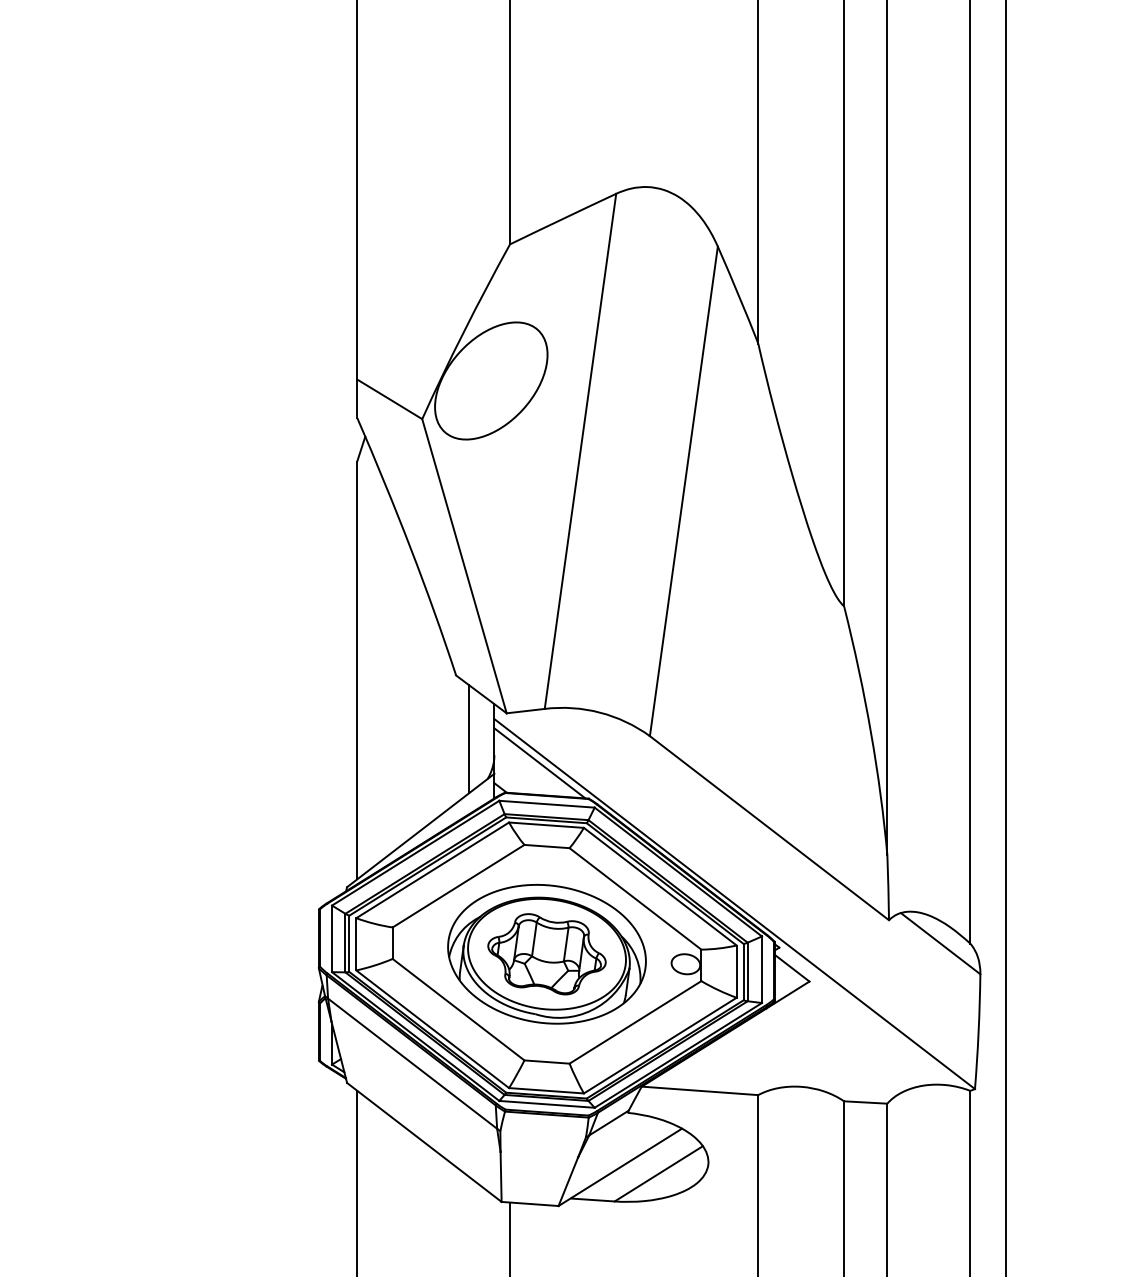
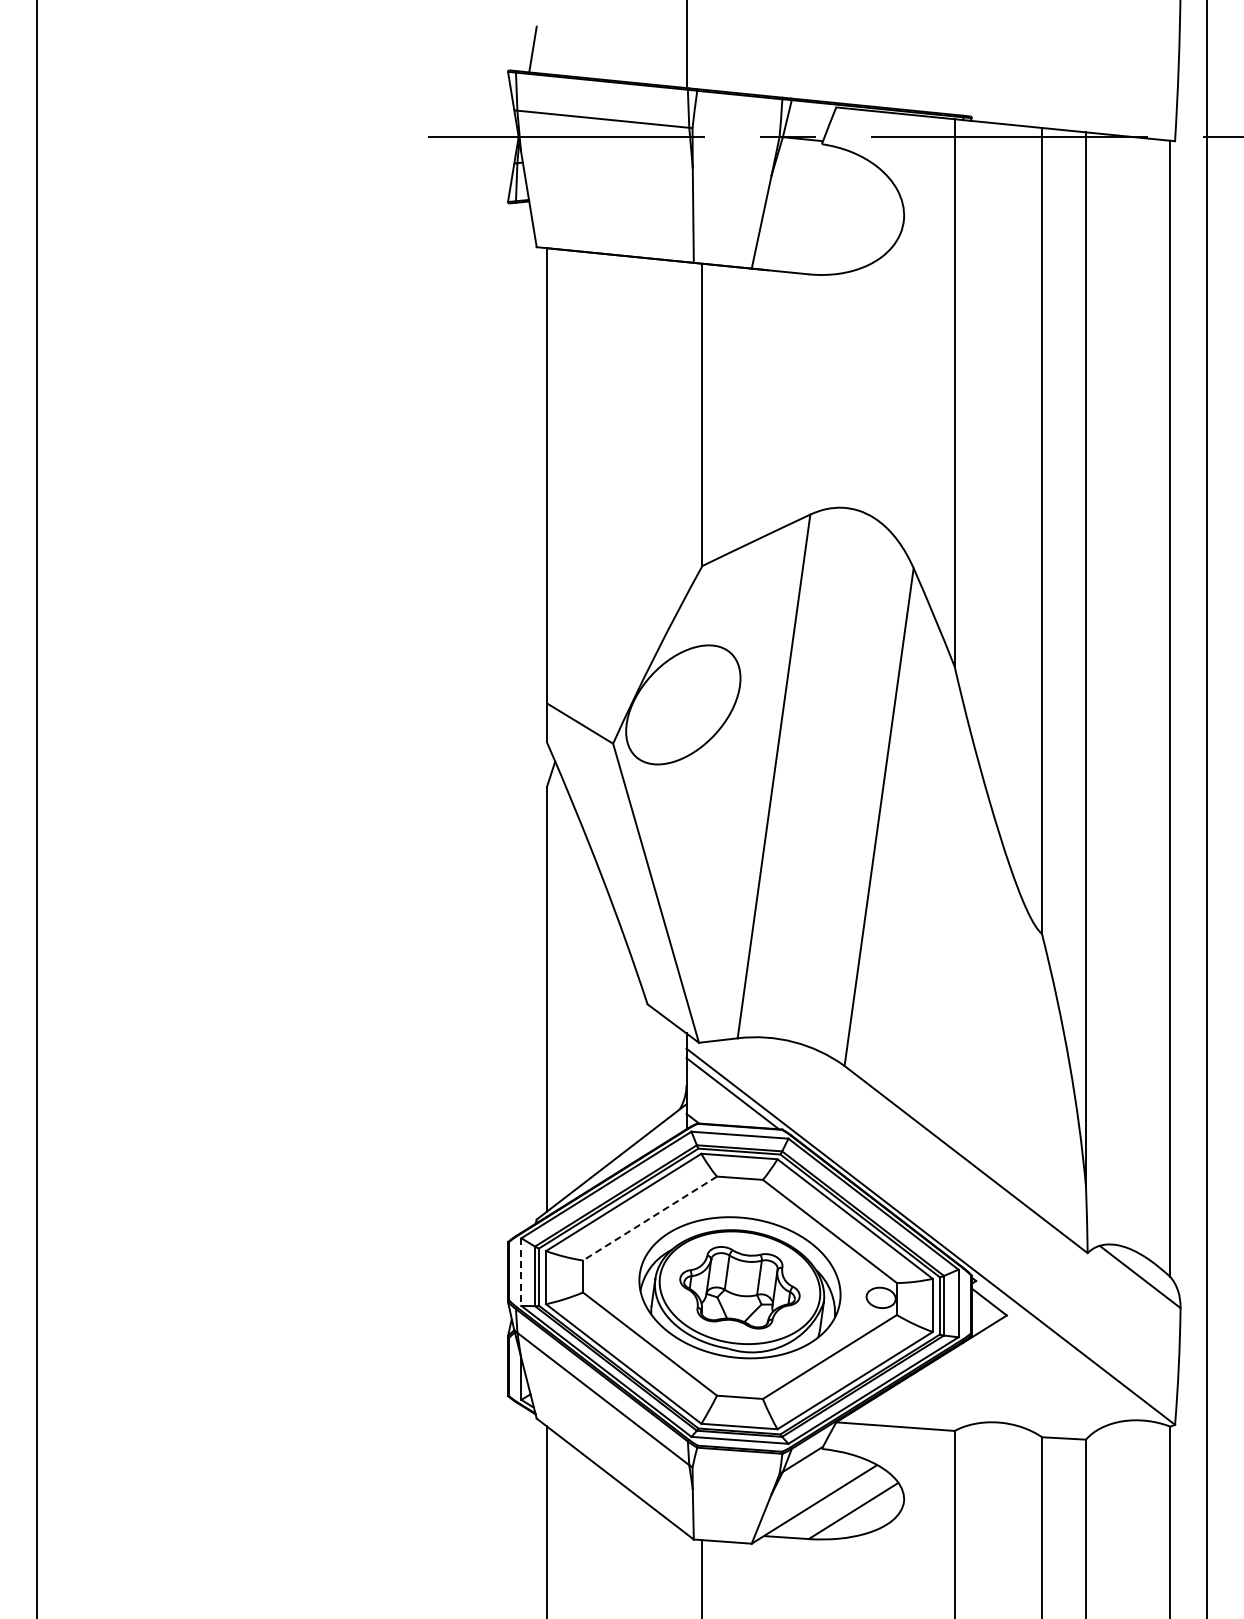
line: (468, 738) -> (660, 1068), removed
line: (458, 886) -> (649, 1218), solid -> dashed
line: (332, 939) -> (521, 1272), solid -> dashed

